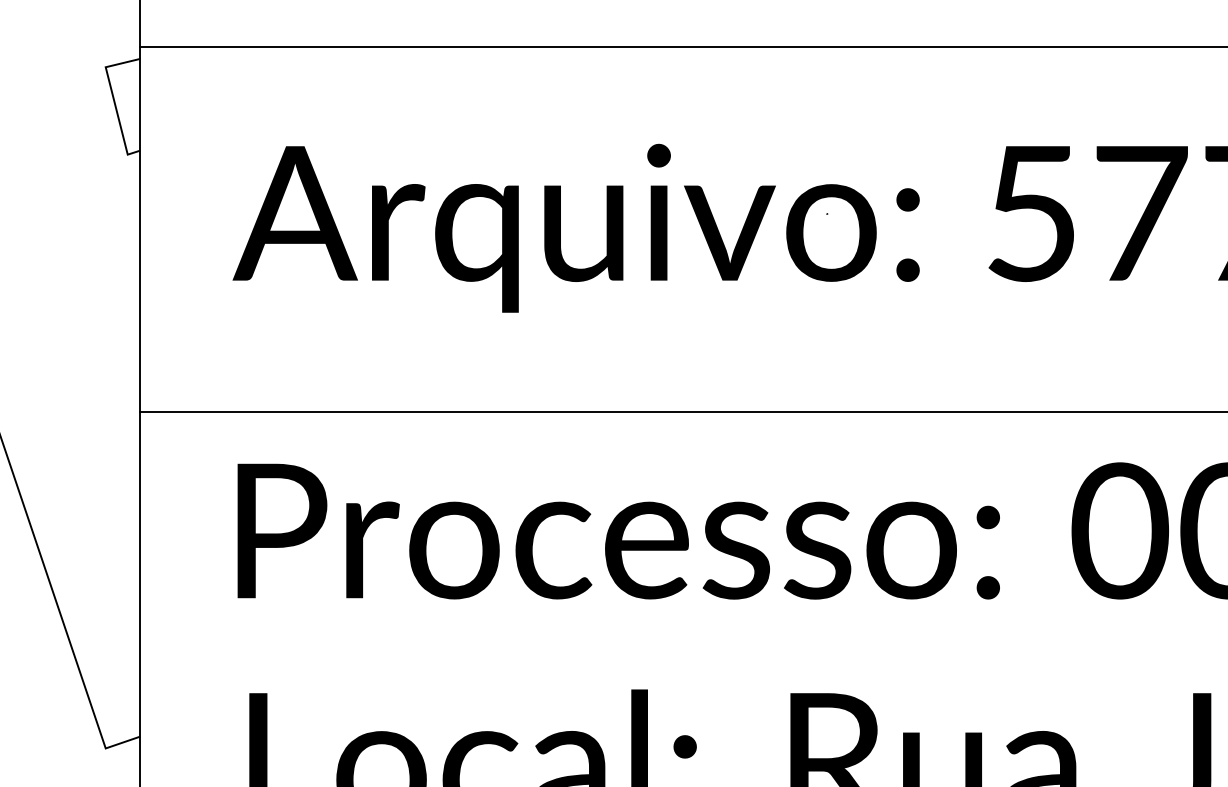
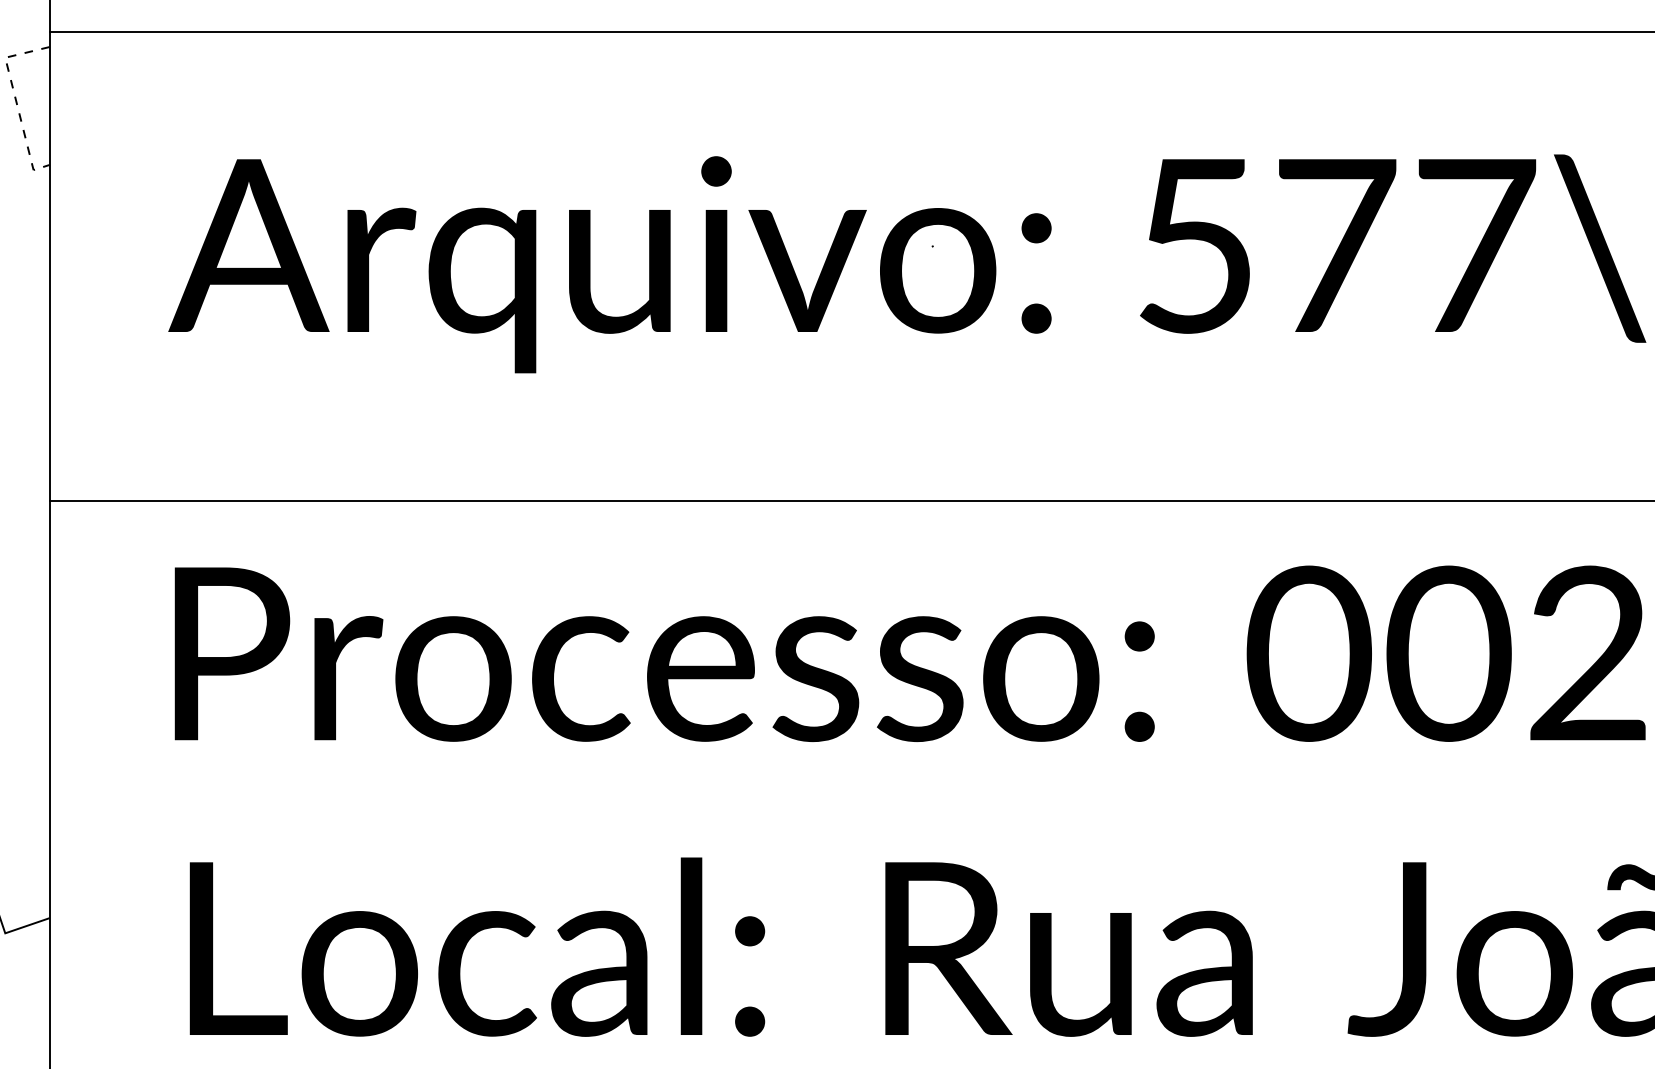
line: (114, 100) -> (16, 100), solid -> dashed

